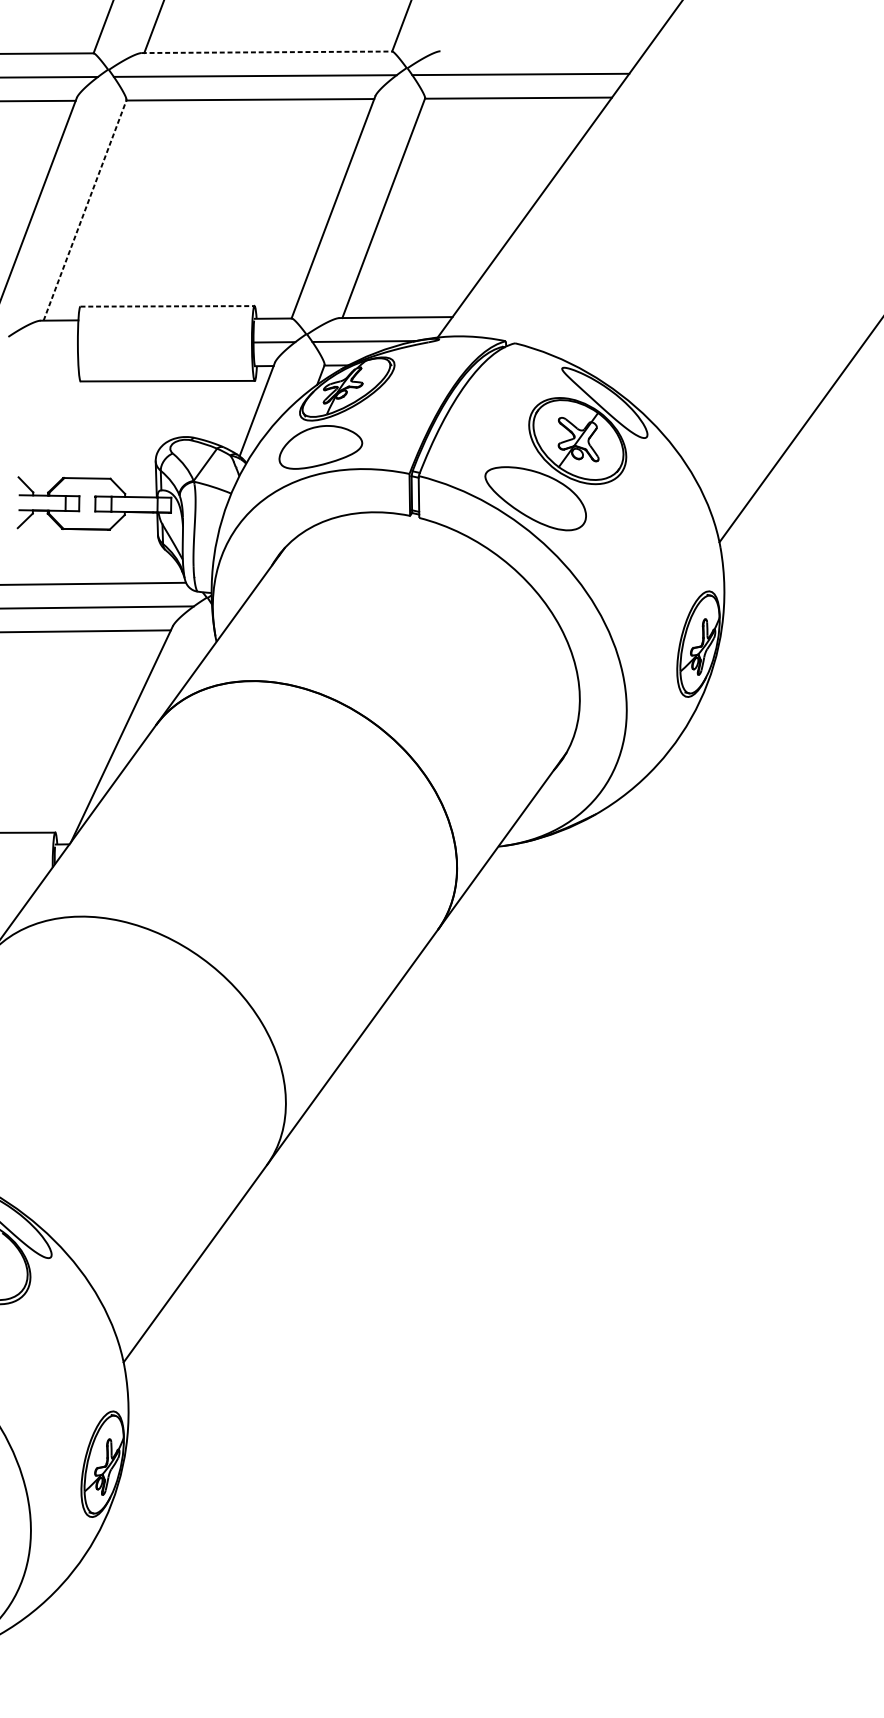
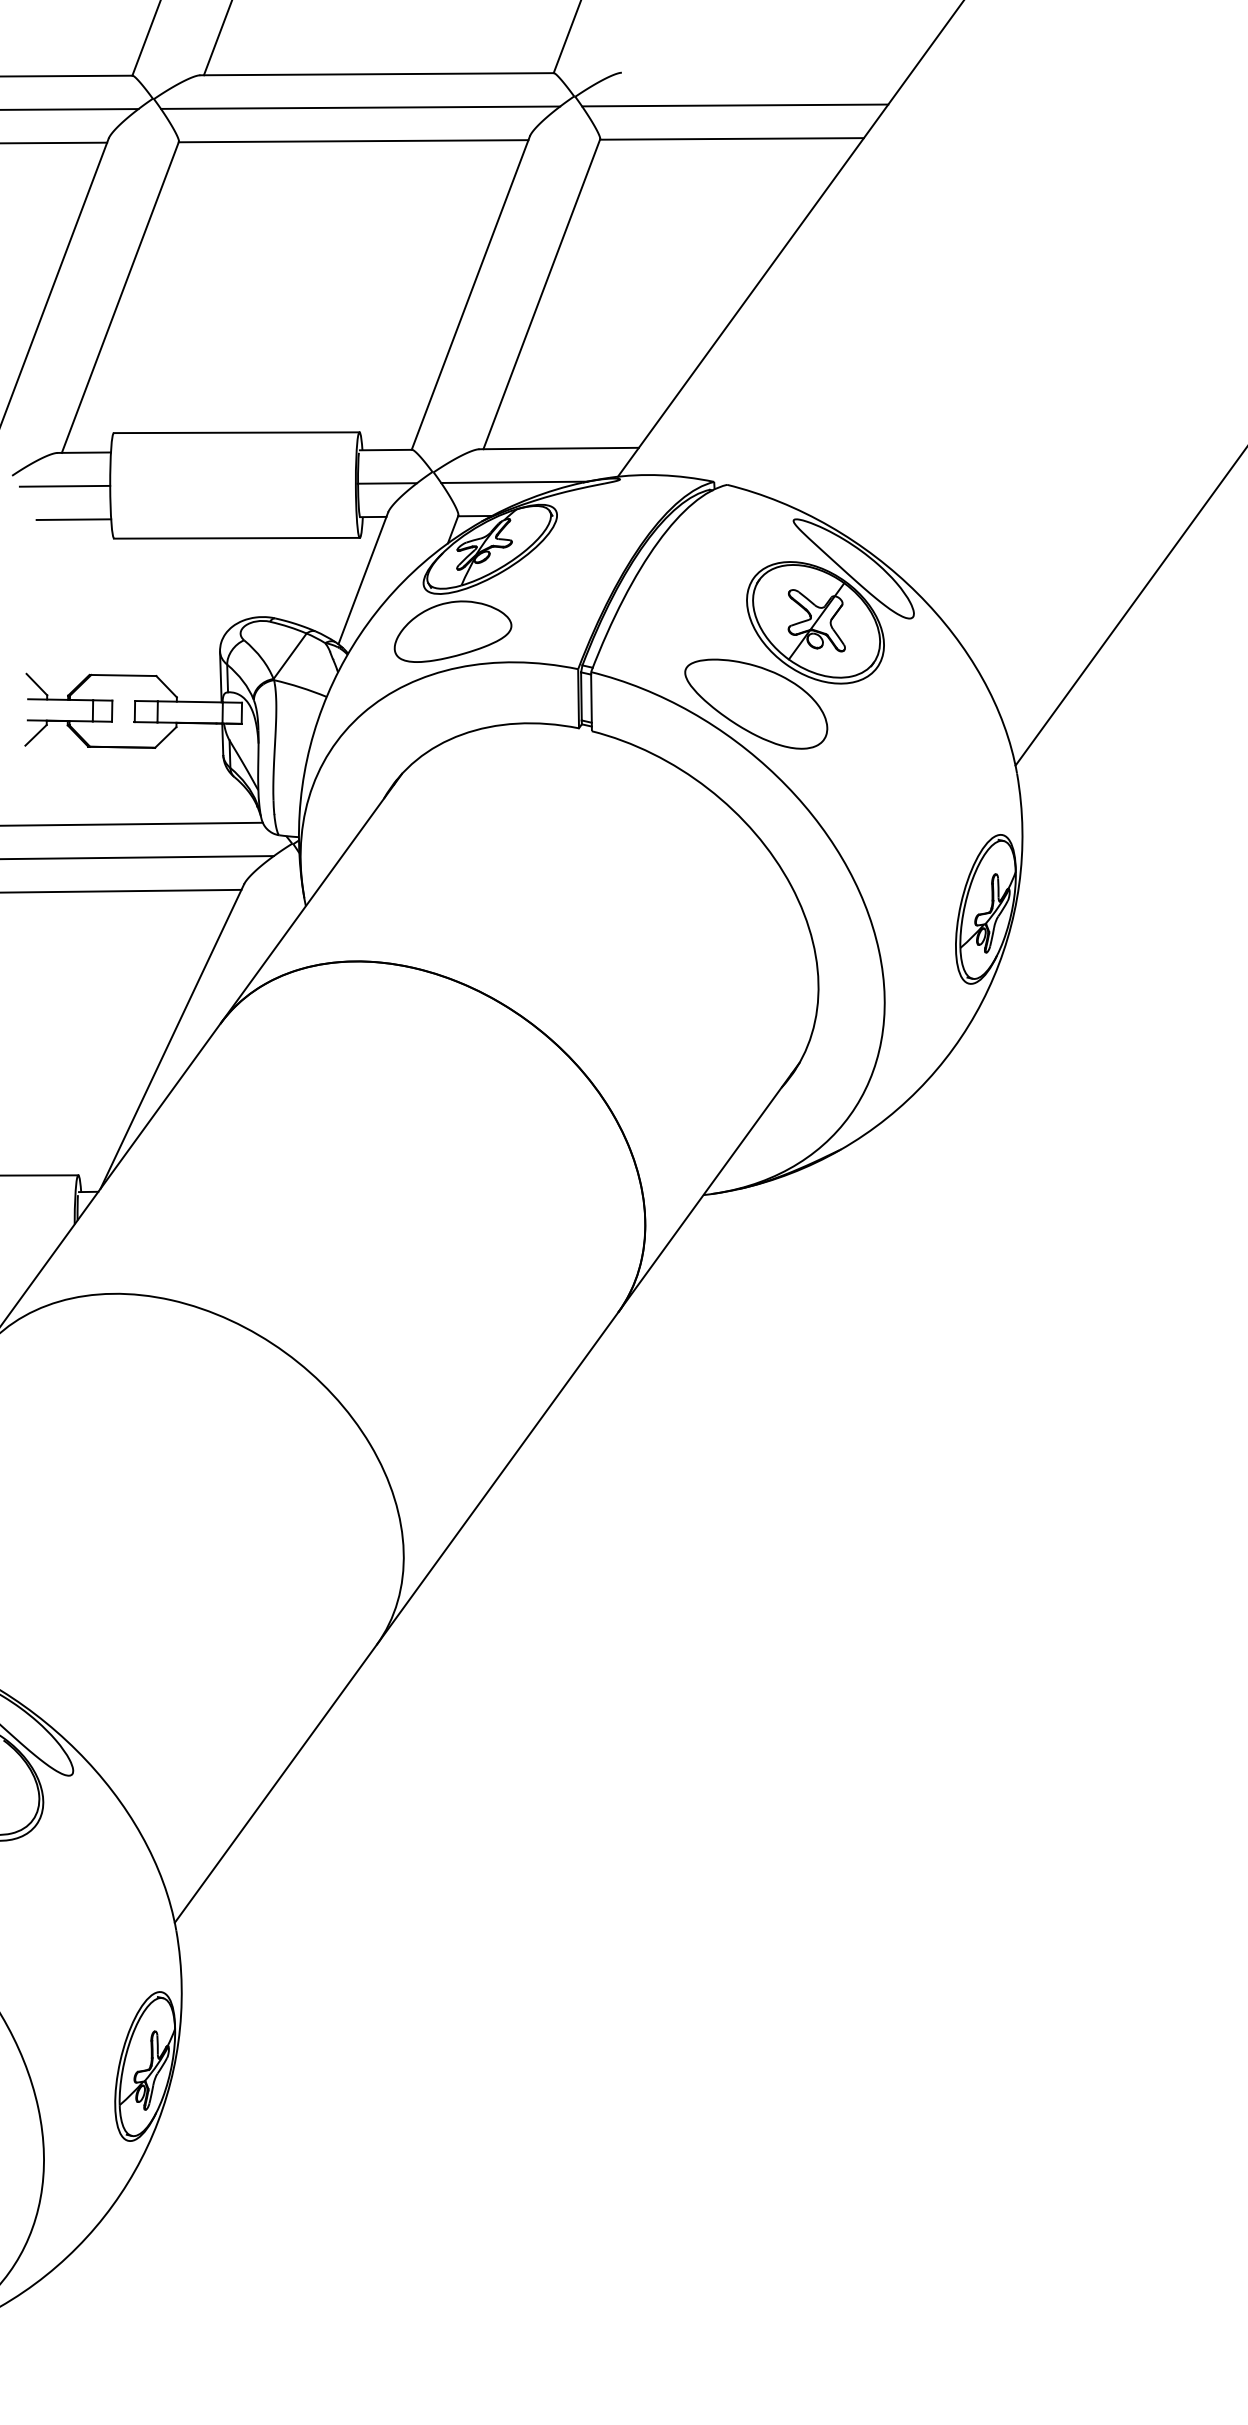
line: (267, 52) -> (377, 74), dashed -> solid
line: (85, 209) -> (120, 296), dashed -> solid
line: (167, 306) -> (236, 432), dashed -> solid
line: (45, 343) -> (64, 485), added
line: (51, 367) -> (73, 519), added

